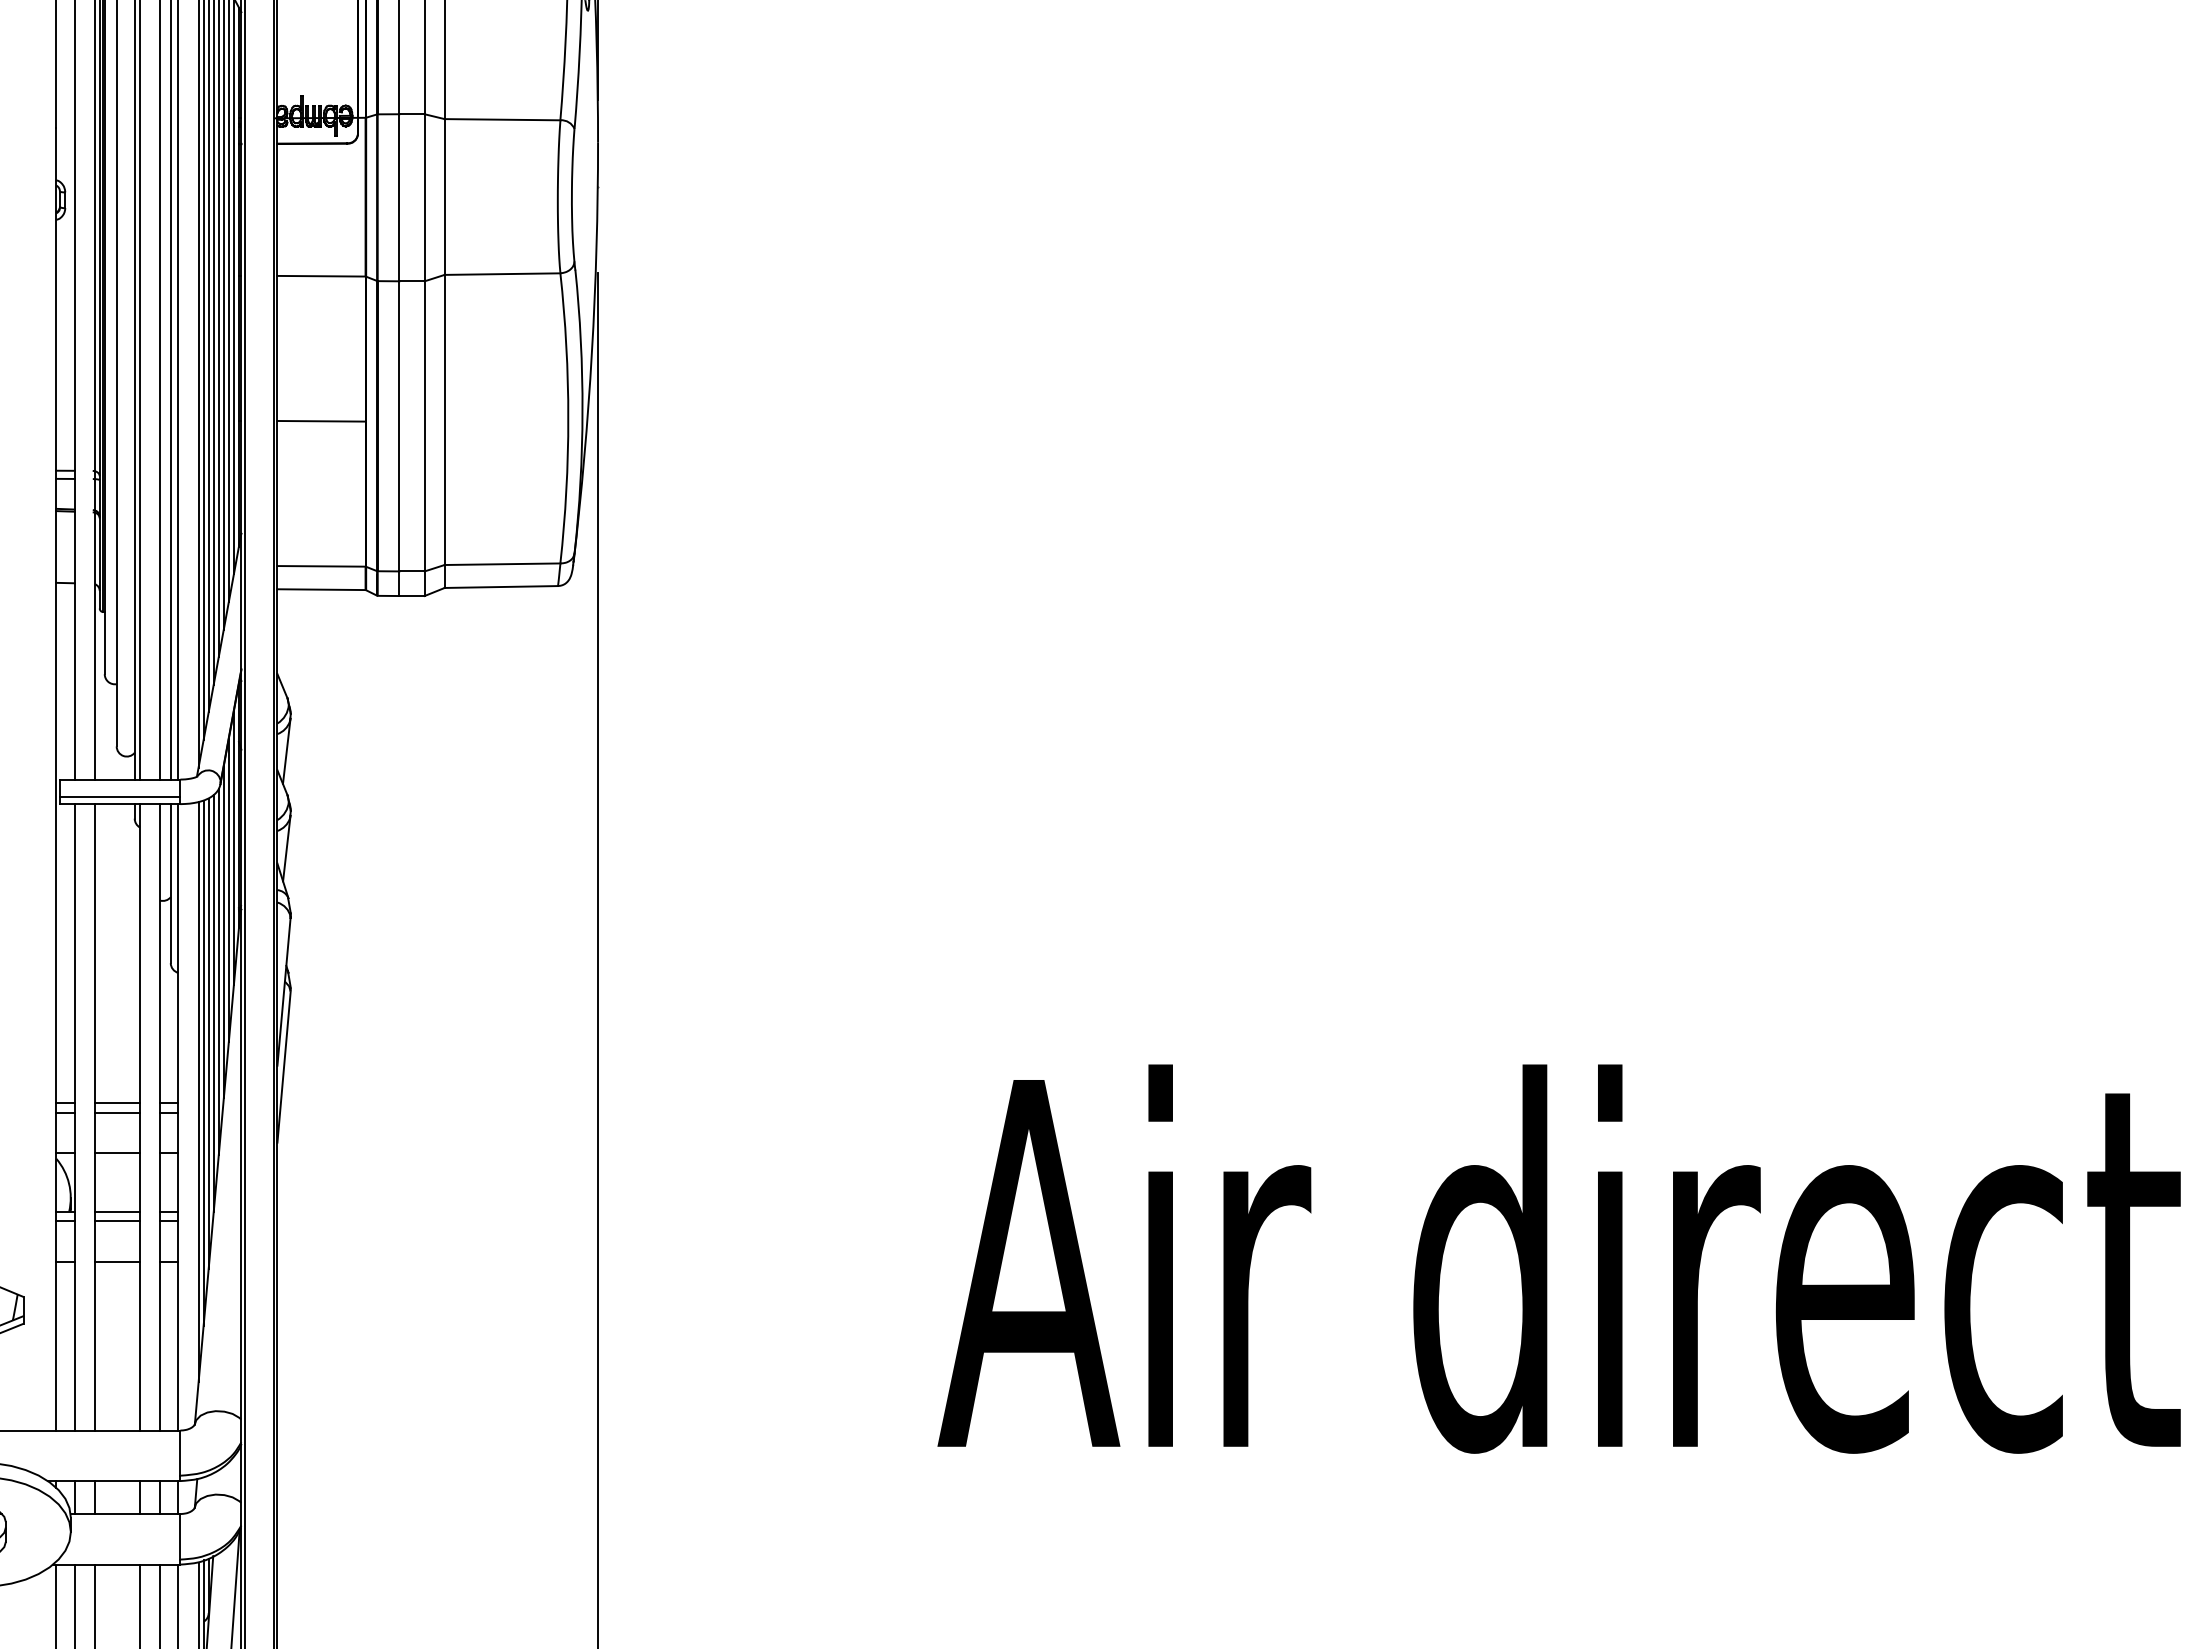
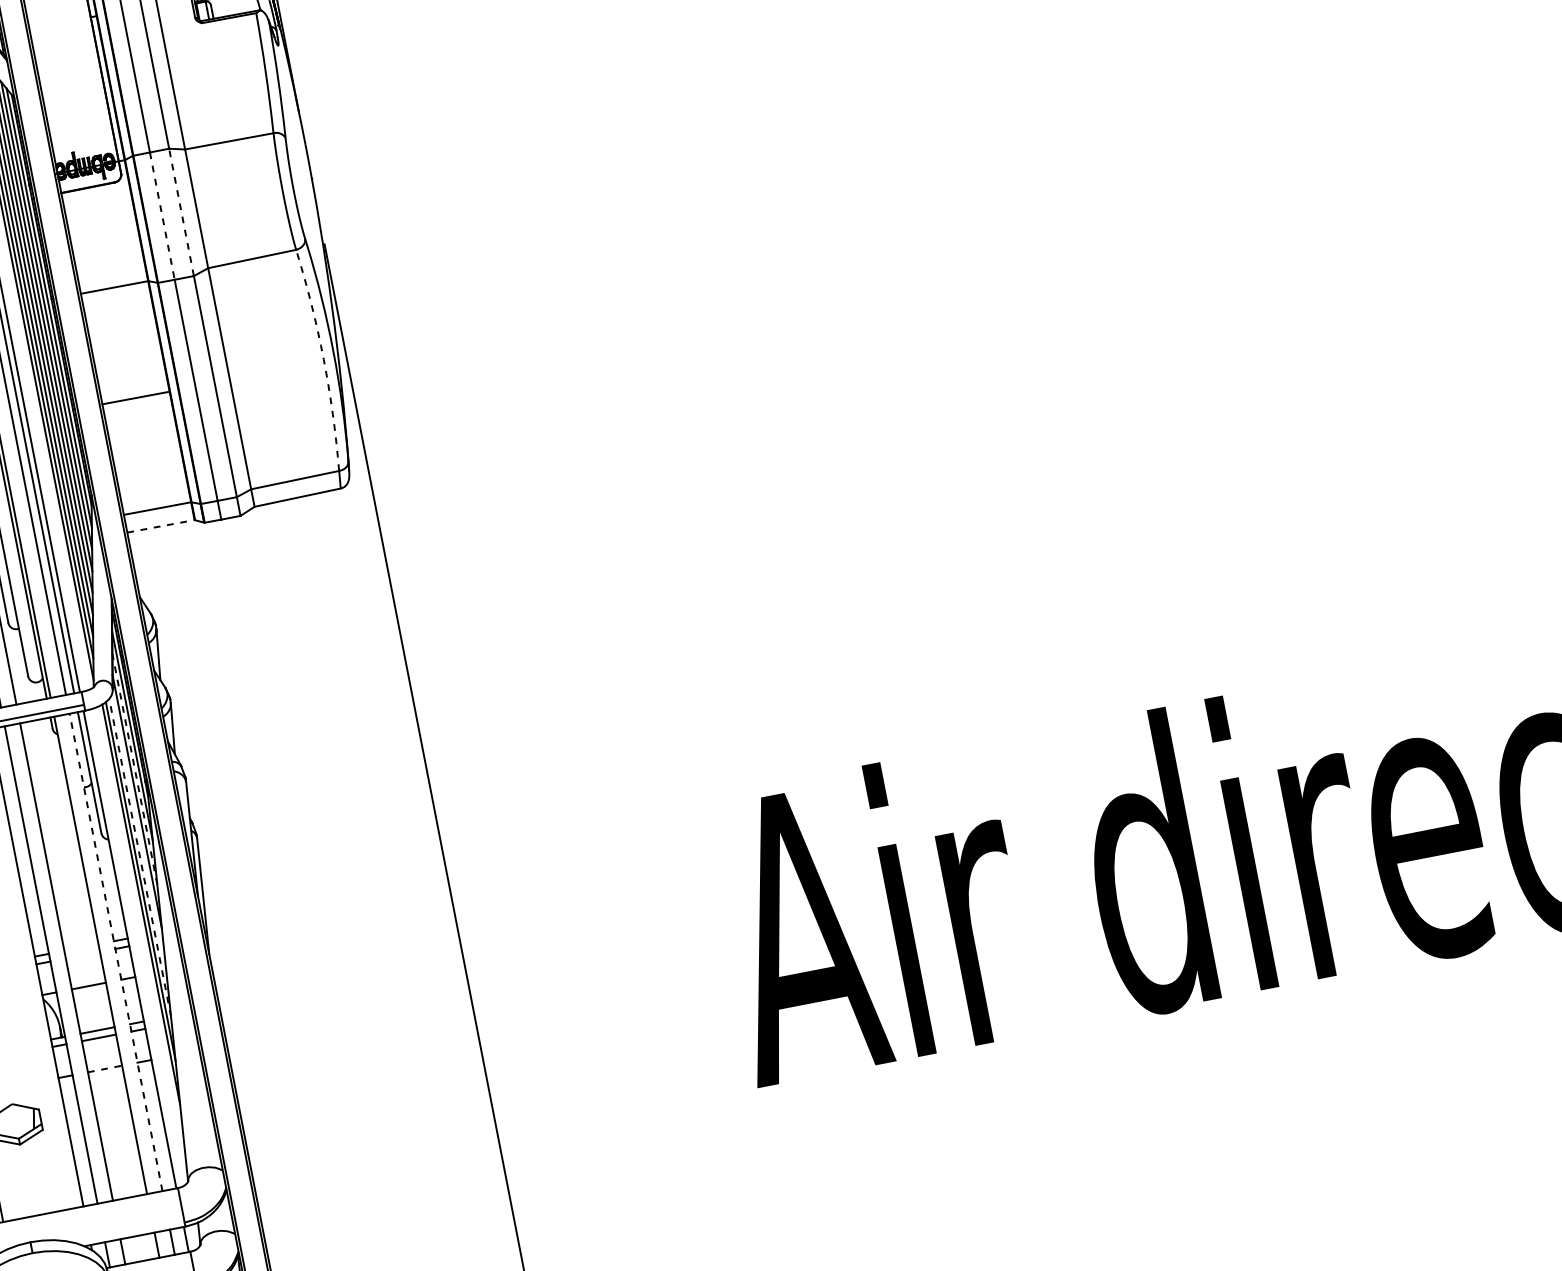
line: (399, 197) -> (162, 215), solid -> dashed
line: (424, 197) -> (181, 212), solid -> dashed
arc: (568, 418) -> (323, 359), solid -> dashed
line: (322, 589) -> (161, 526), solid -> dashed
line: (228, 889) -> (134, 768), solid -> dashed
line: (218, 972) -> (139, 833), removed
line: (213, 1003) -> (139, 857), solid -> dashed
line: (198, 1092) -> (141, 927), removed
line: (117, 1102) -> (81, 947), removed
line: (117, 1112) -> (82, 955), removed
line: (160, 1116) -> (116, 951), solid -> dashed
line: (117, 1262) -> (105, 1069), solid -> dashed

